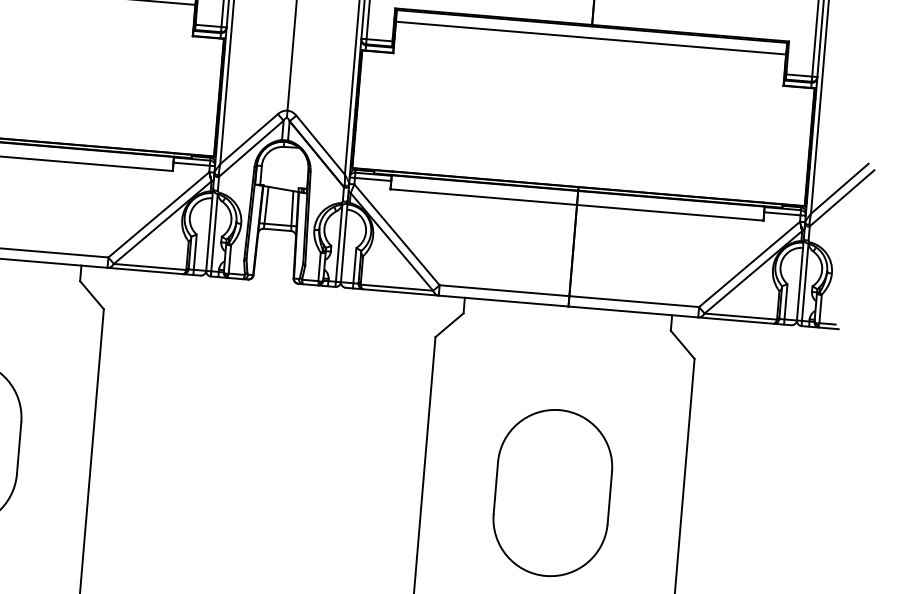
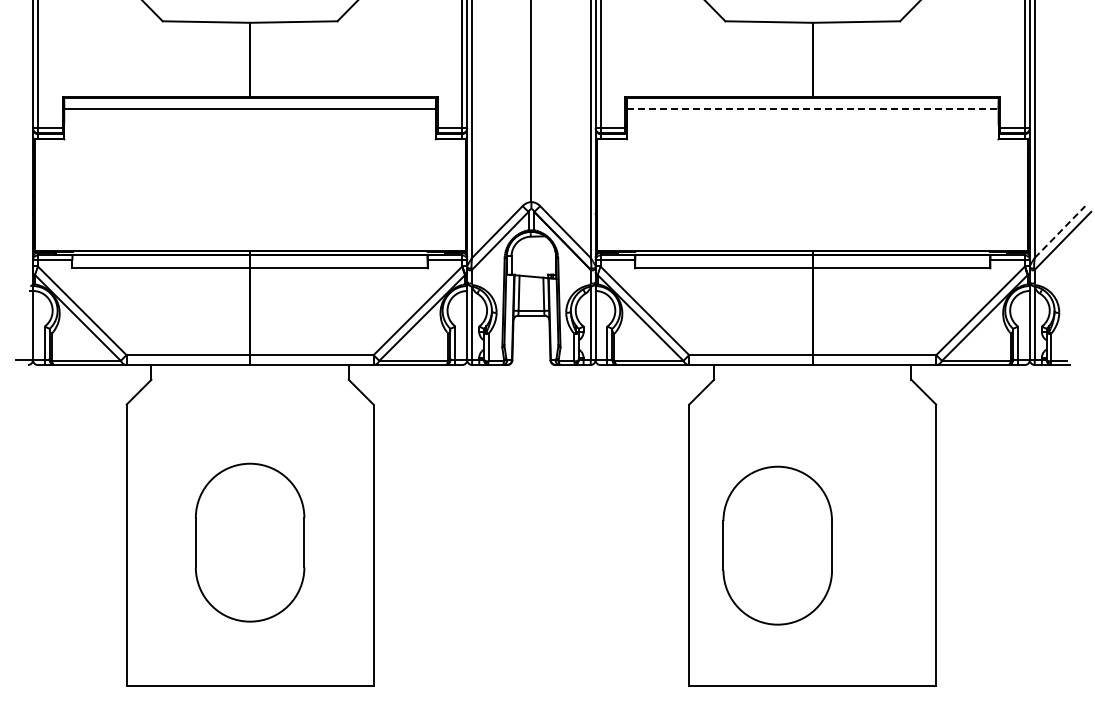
line: (590, 38) -> (812, 109), solid -> dashed
line: (840, 188) -> (1060, 231), solid -> dashed
part: (552, 492) -> (777, 545), moved

